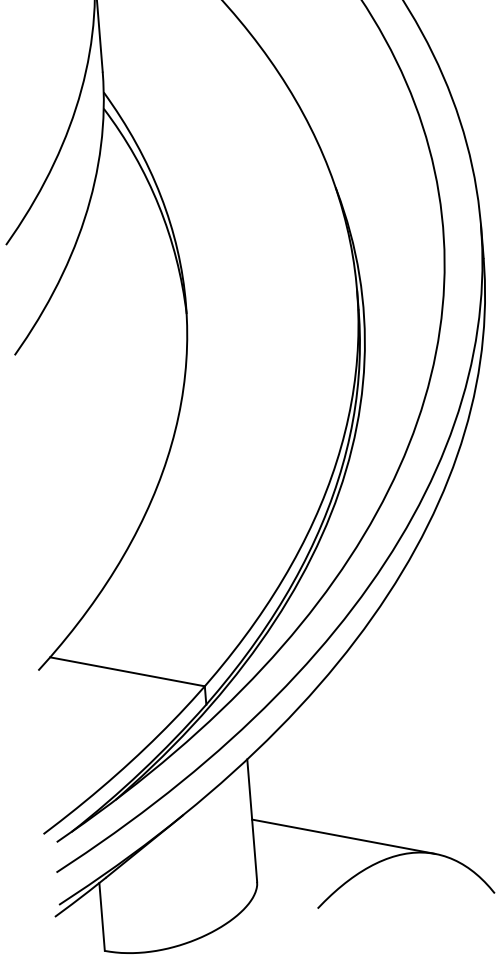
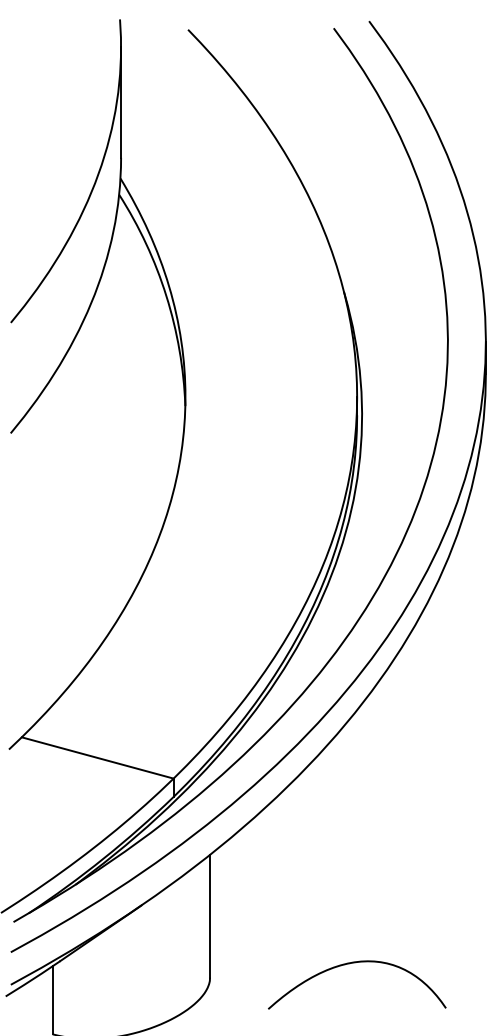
line: (343, 836) -> (299, 939), removed

